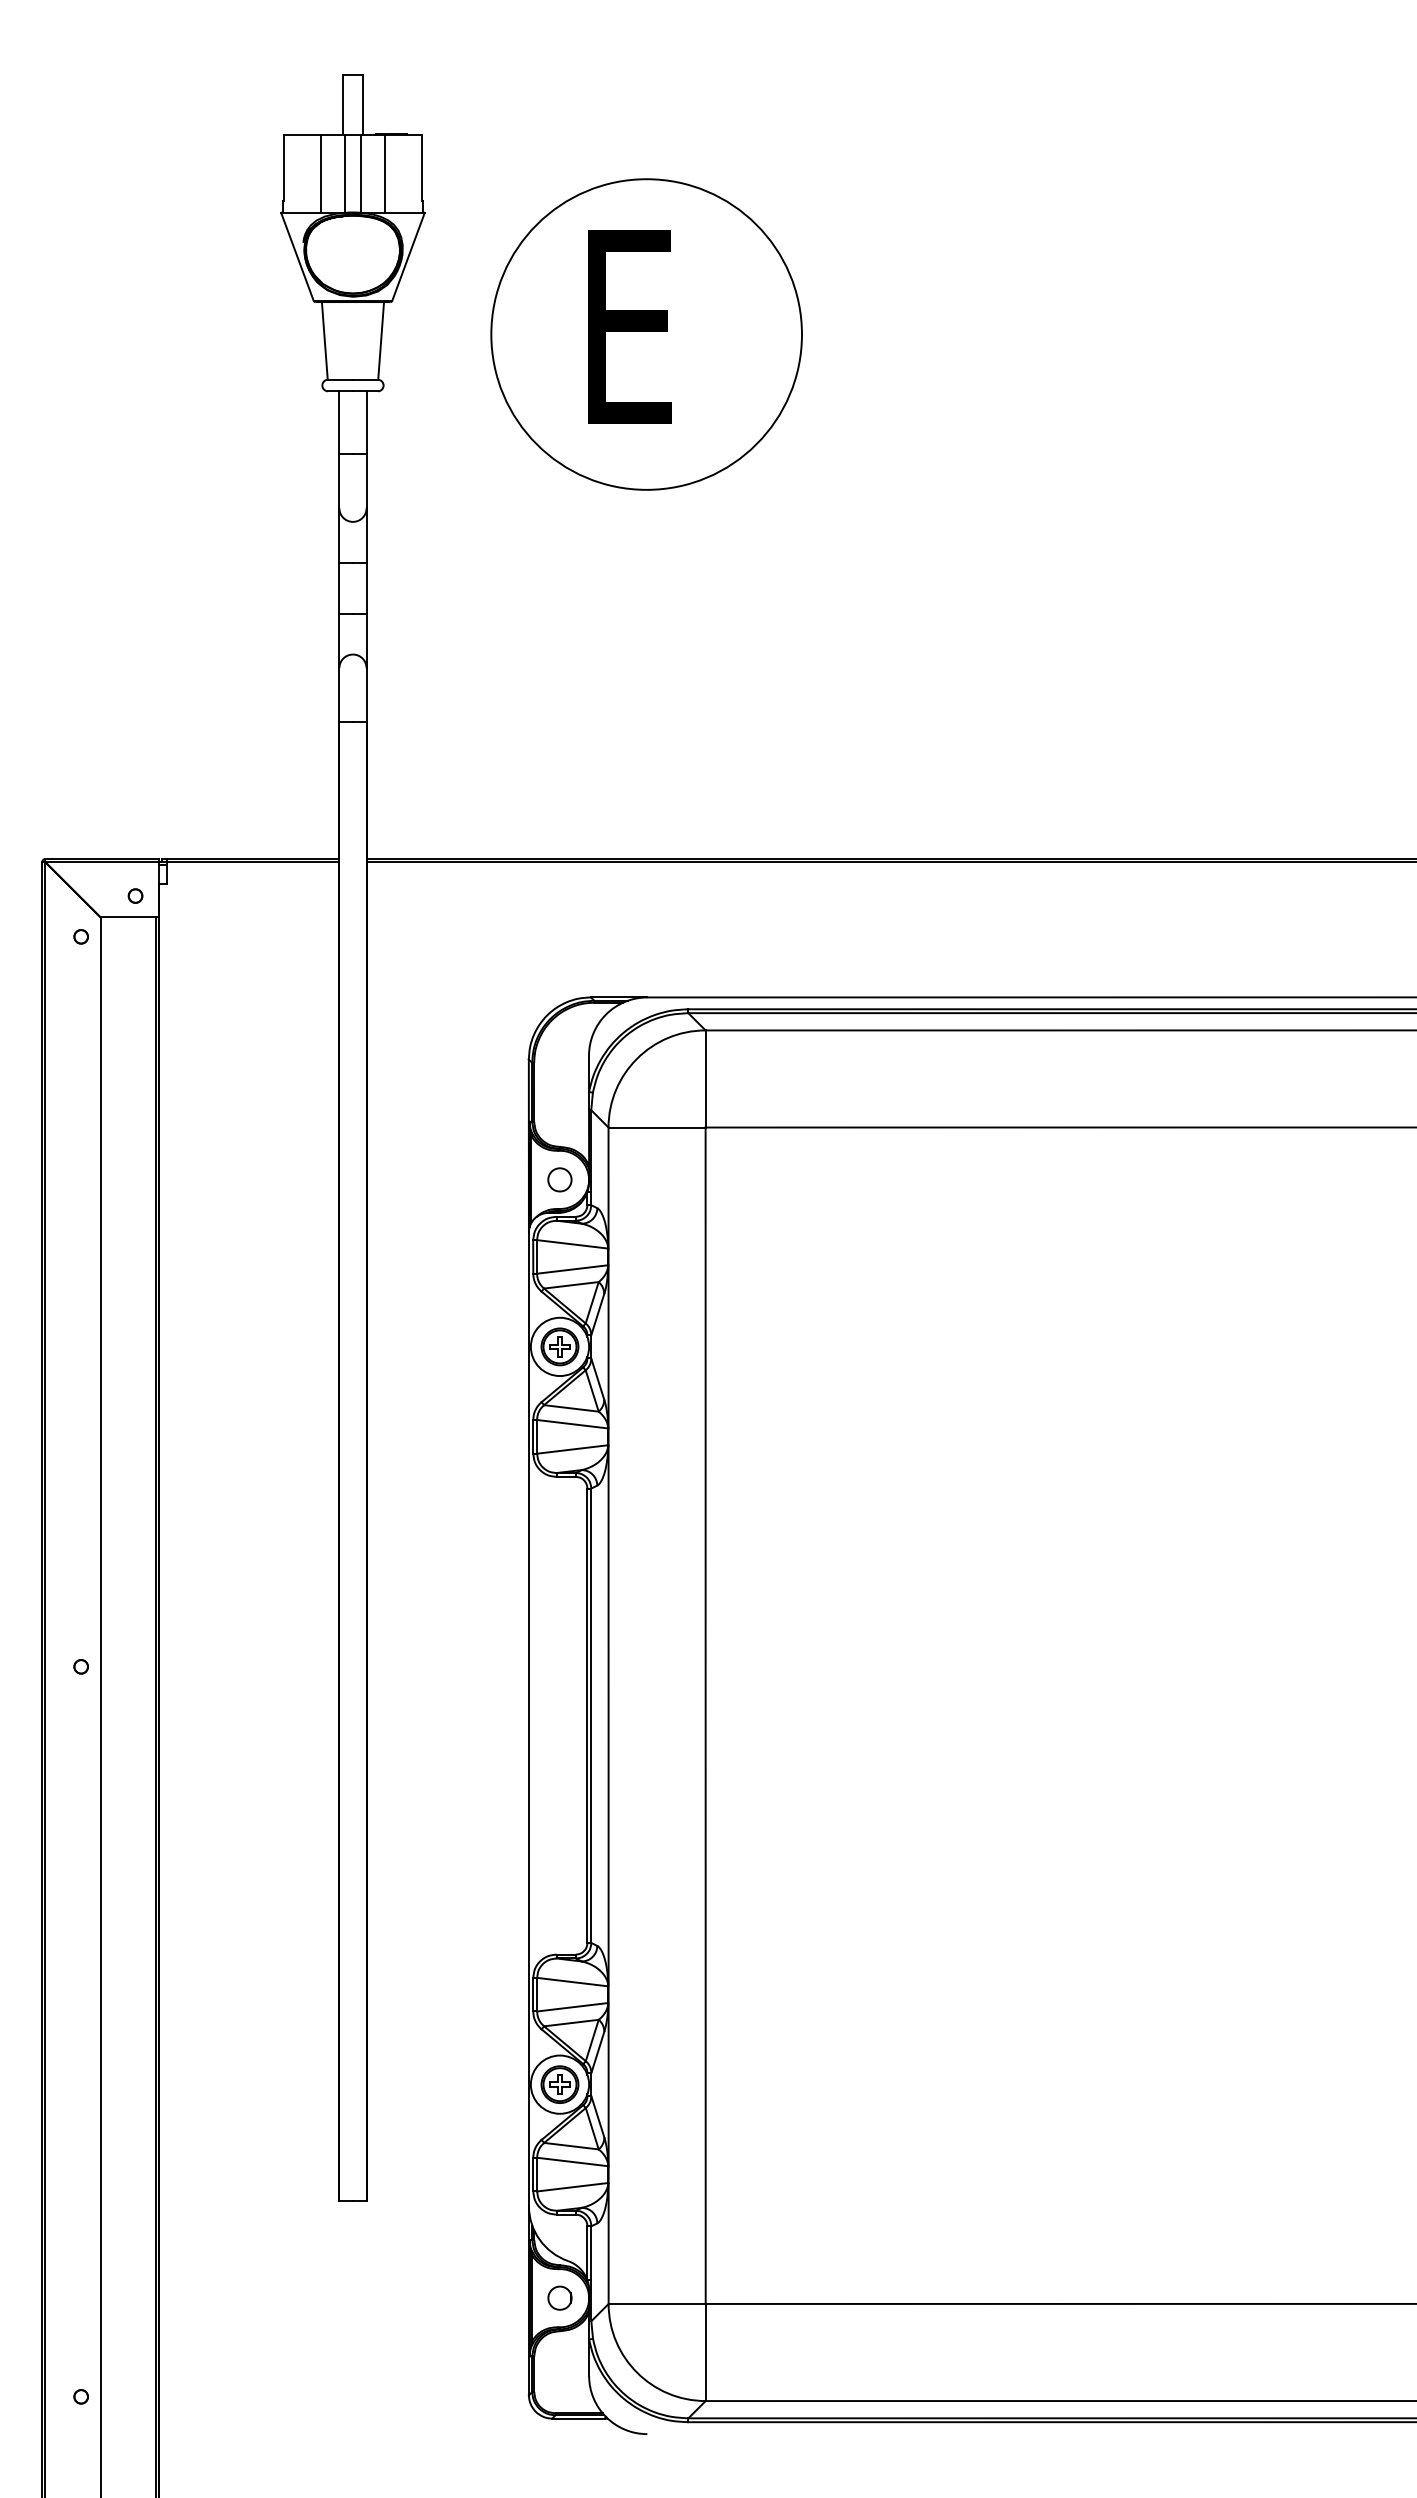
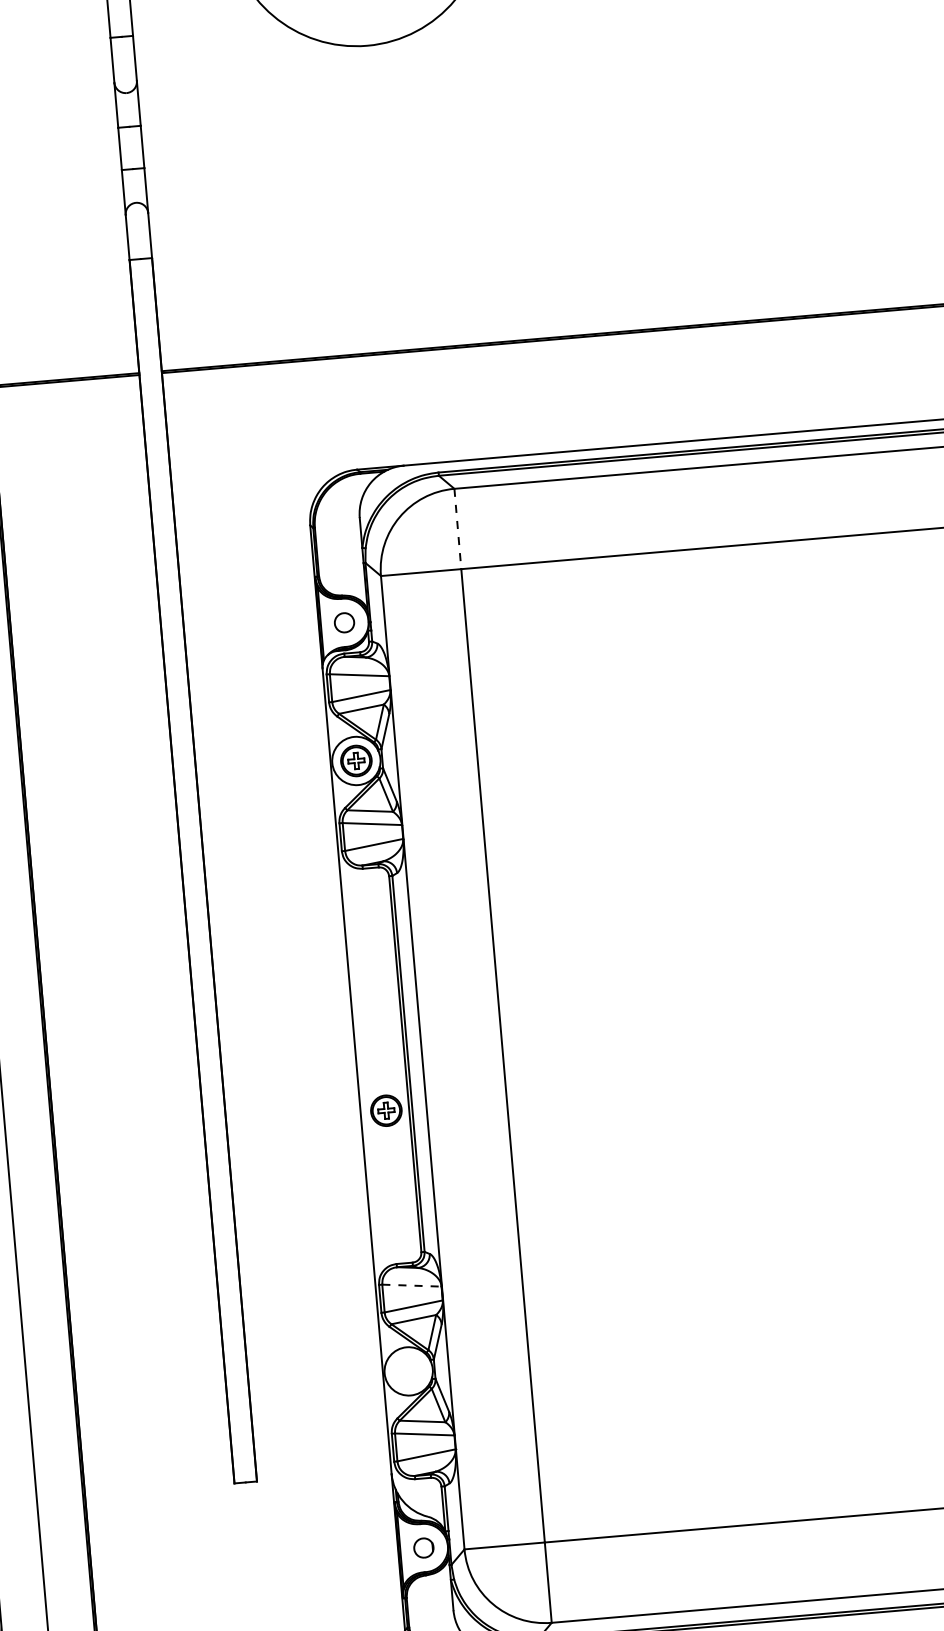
line: (705, 1078) -> (457, 528), solid -> dashed
line: (572, 1982) -> (411, 1285), solid -> dashed
part: (559, 2084) -> (385, 1110), moved

